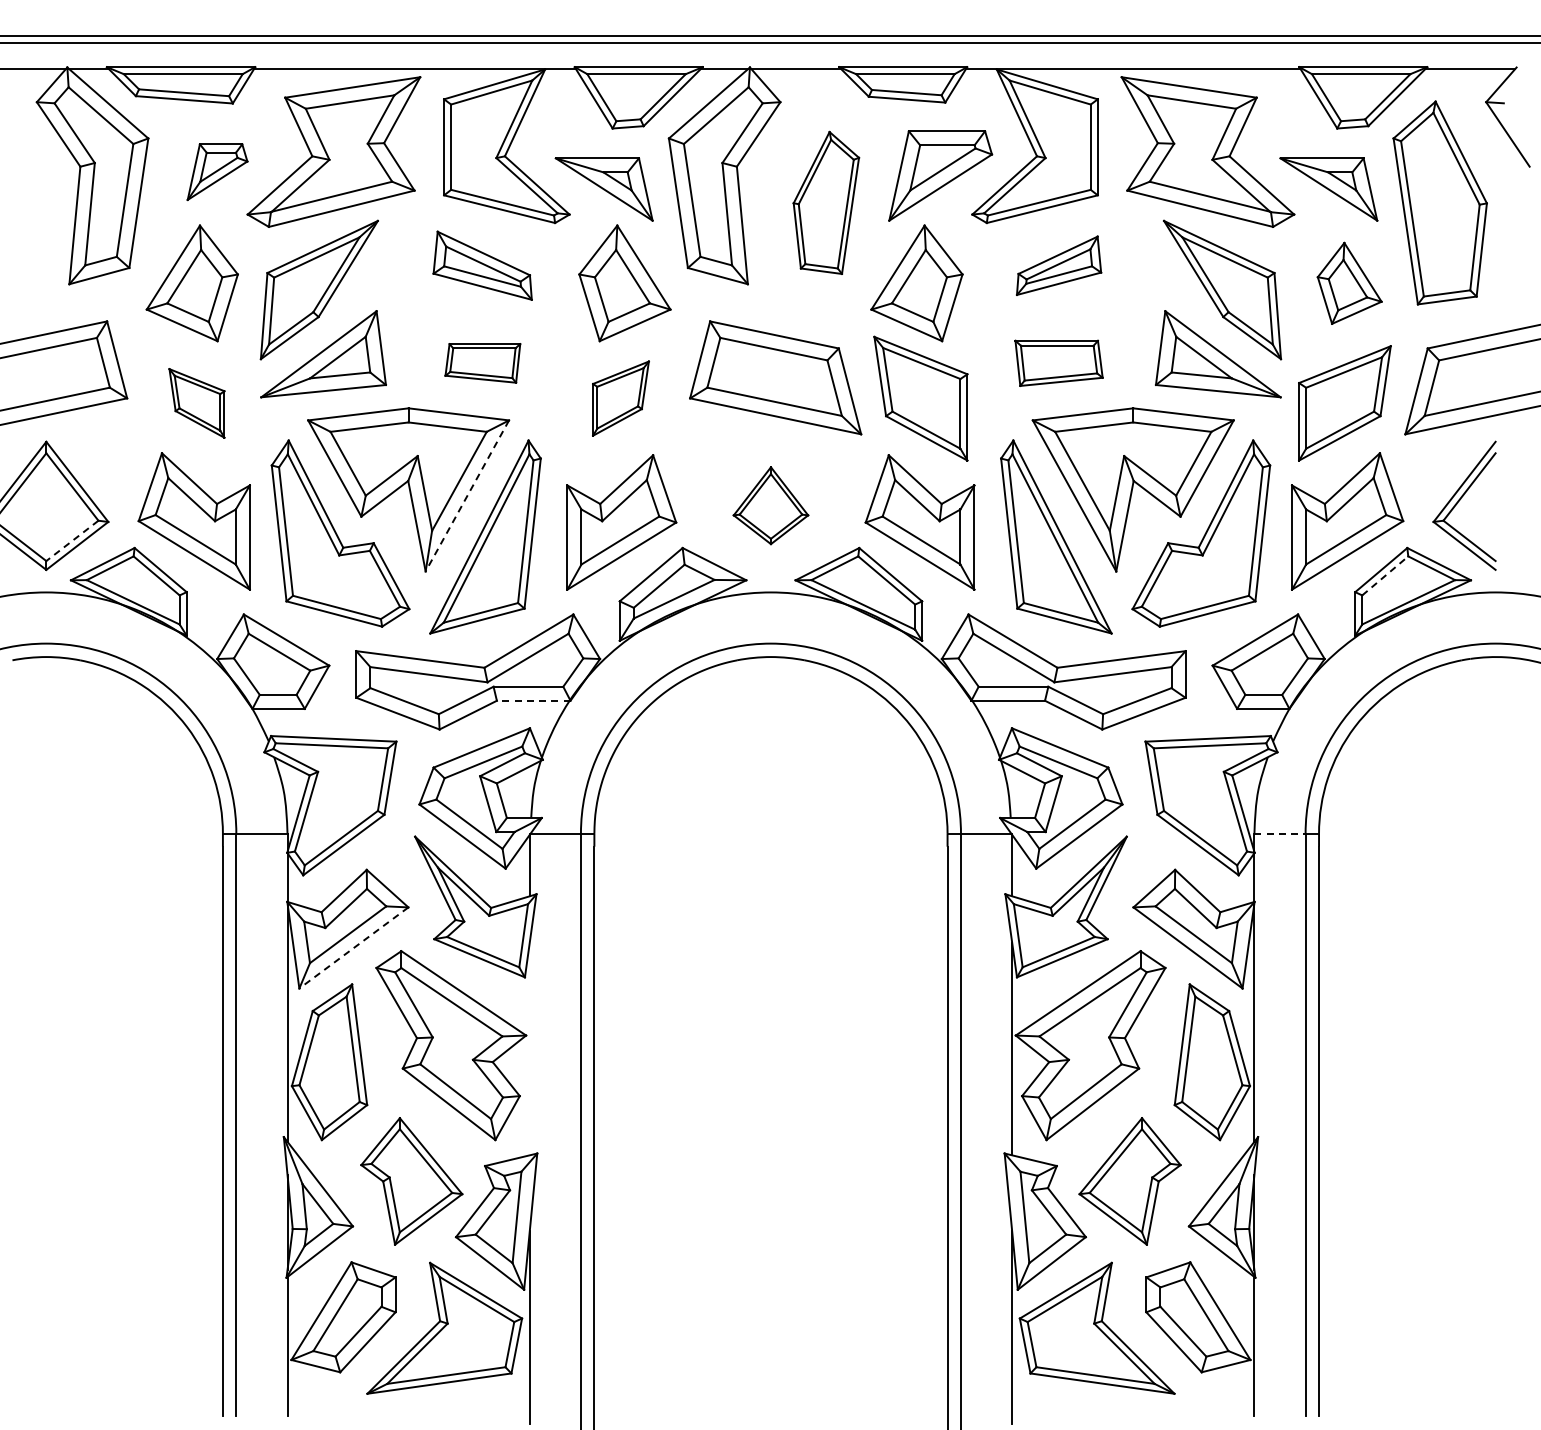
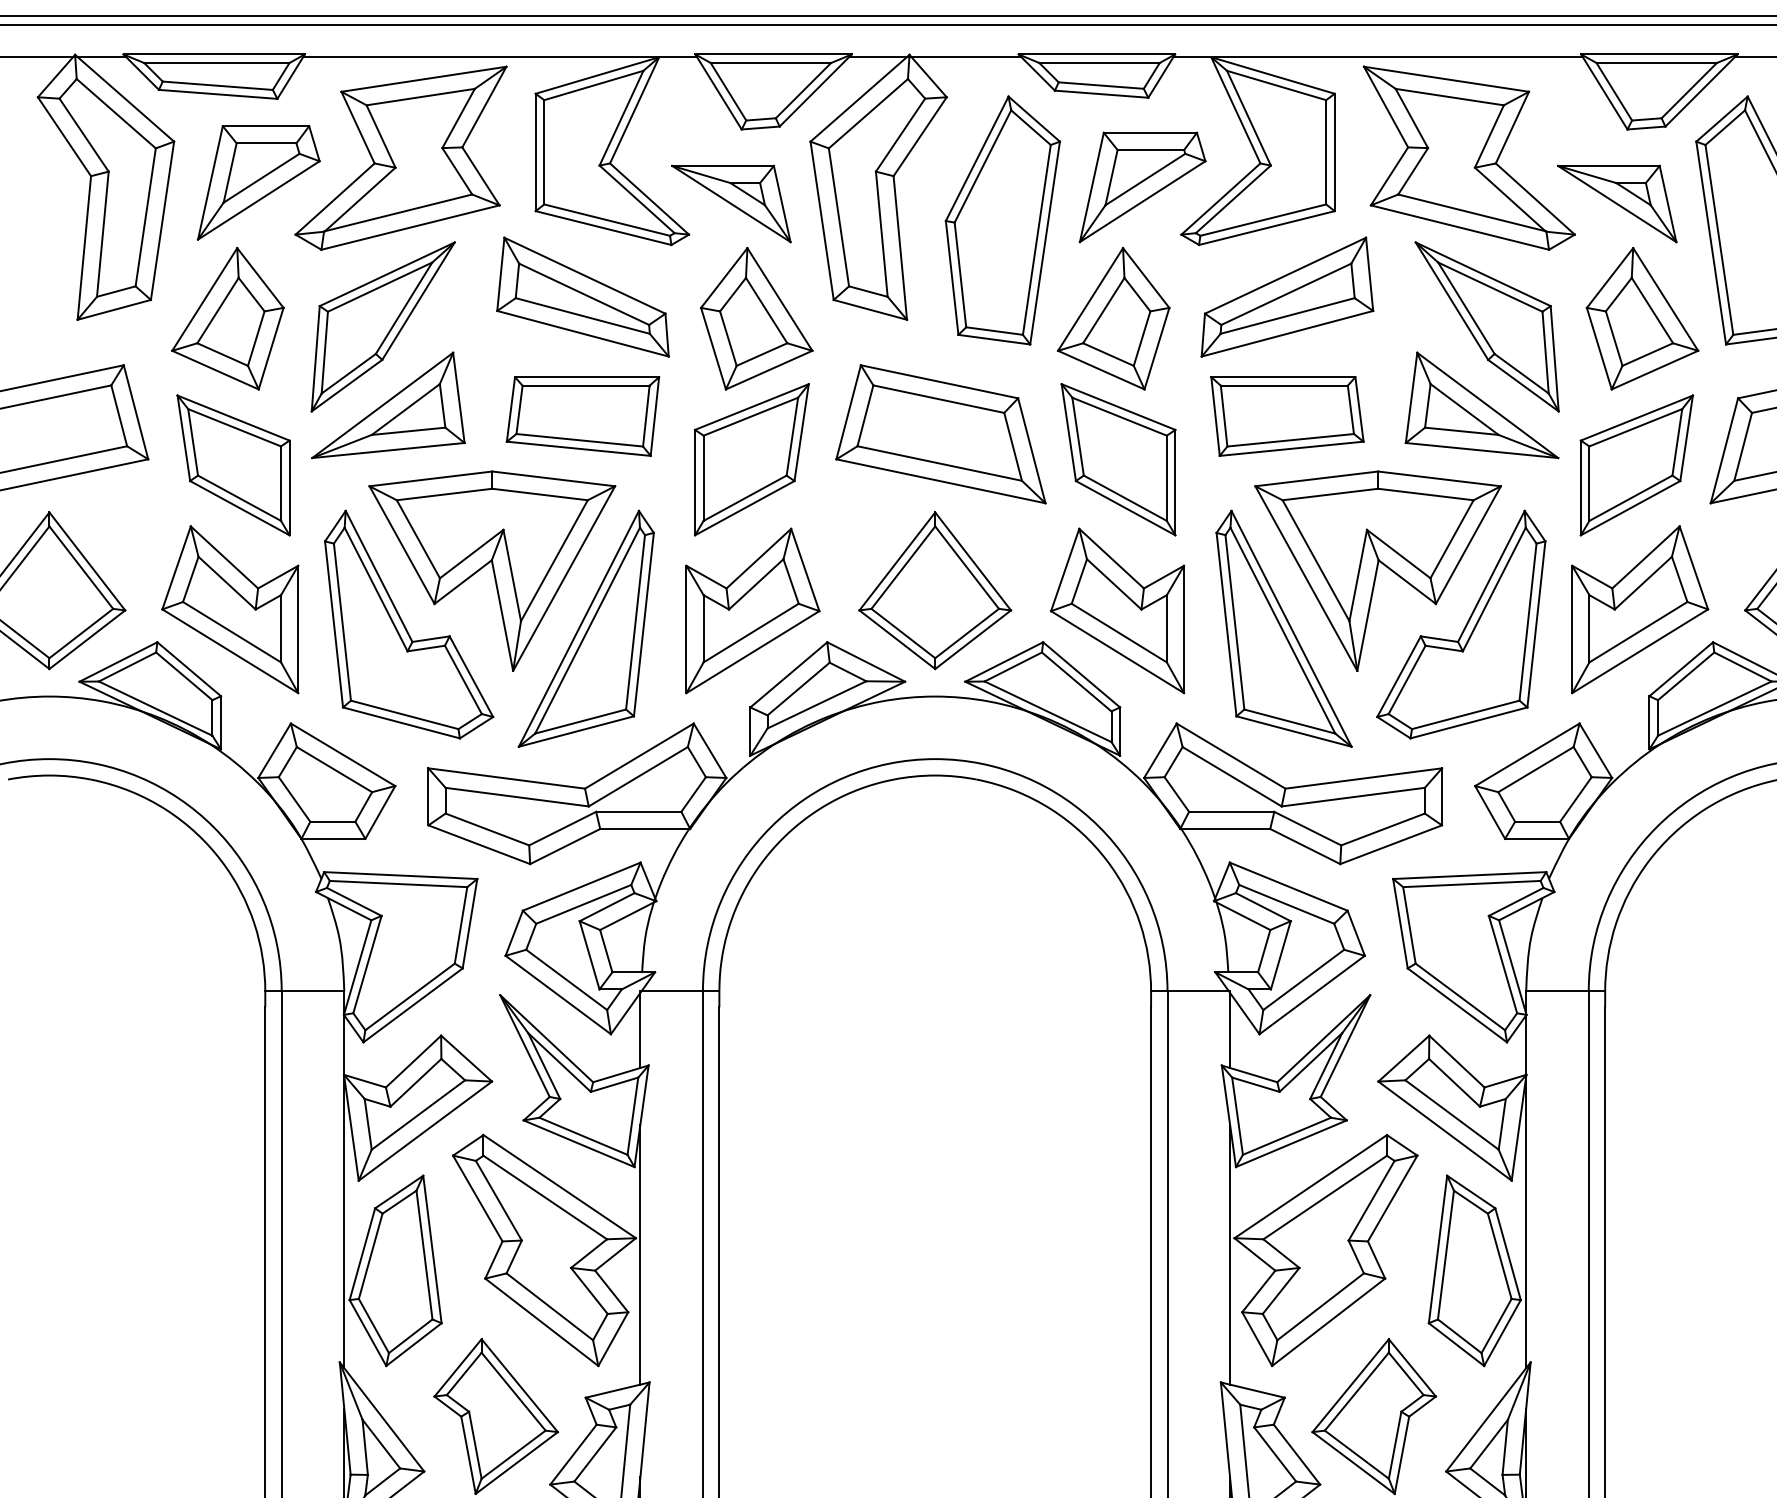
part: (217, 171) -> (258, 182), size x1.67
part: (826, 202) -> (1003, 219), size x1.43
part: (482, 265) -> (582, 296), size x1.43
part: (1058, 265) -> (1286, 296), size x1.67
part: (1349, 283) -> (1642, 318), size x1.43
part: (482, 363) -> (582, 416), size x1.67
part: (1058, 363) -> (1286, 416), size x1.43
part: (620, 398) -> (751, 459), size x1.67
part: (196, 403) -> (233, 465), size x1.67
line: (467, 496) -> (564, 579), dashed -> solid
part: (770, 505) -> (934, 590), size x1.67
line: (72, 540) -> (81, 633), dashed -> solid
line: (1385, 575) -> (1686, 675), dashed -> solid
line: (533, 700) -> (644, 828), dashed -> solid
line: (1280, 833) -> (1558, 991), dashed -> solid
line: (353, 947) -> (424, 1130), dashed -> solid
line: (529, 1048) -> (640, 1254), added

